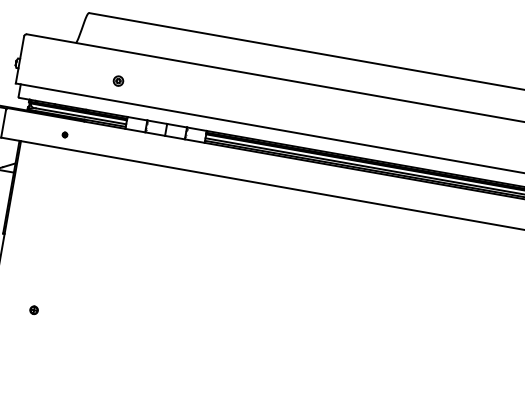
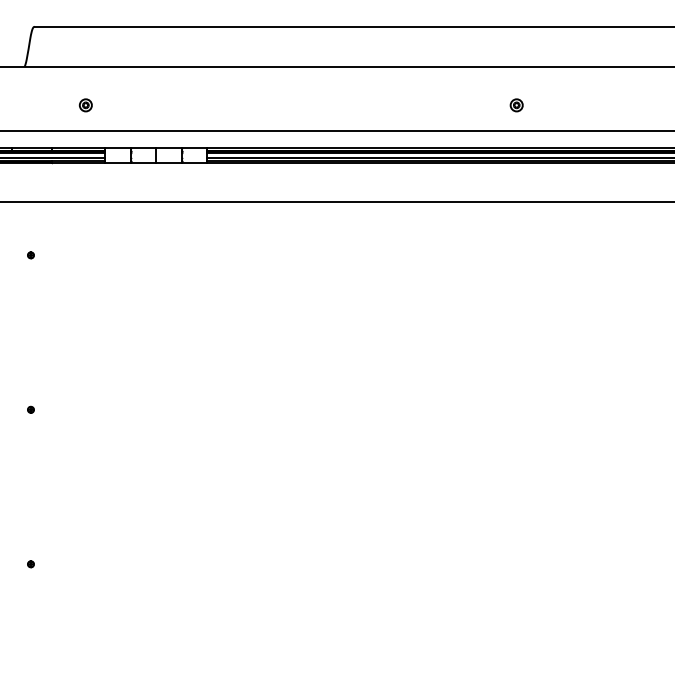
part: (64, 135) -> (30, 255), moved
part: (453, 140) -> (516, 105), added
part: (33, 309) -> (30, 409), size x0.62

